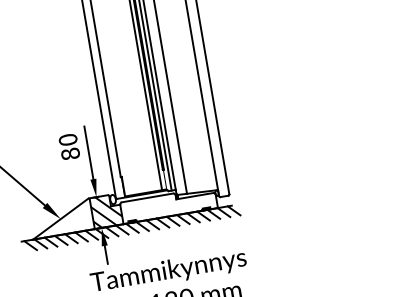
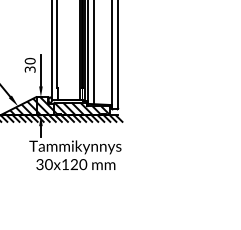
text: (70, 153) -> (30, 69), 80 -> 30
hatch: (167, 204) -> (81, 108), added
hatch: (64, 218) -> (20, 106), added

